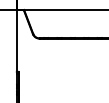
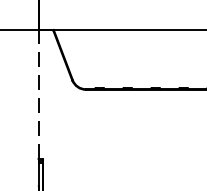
line: (16, 40) -> (37, 93), solid -> dashed

